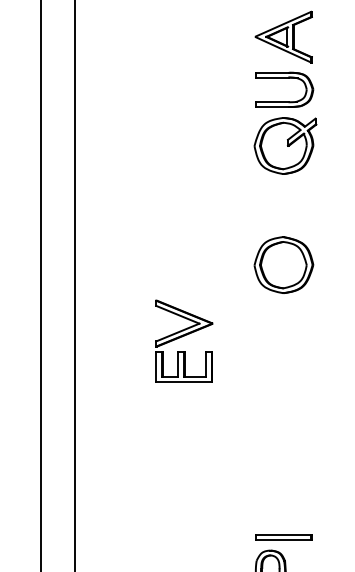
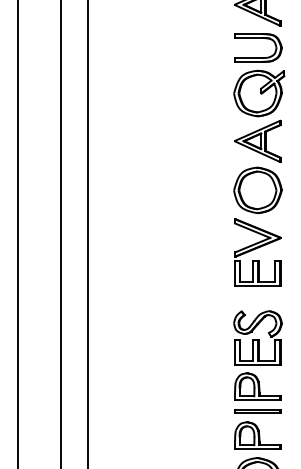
part: (283, 203) -> (257, 140), added
part: (183, 341) -> (257, 252), moved
part: (283, 468) -> (257, 355), added

